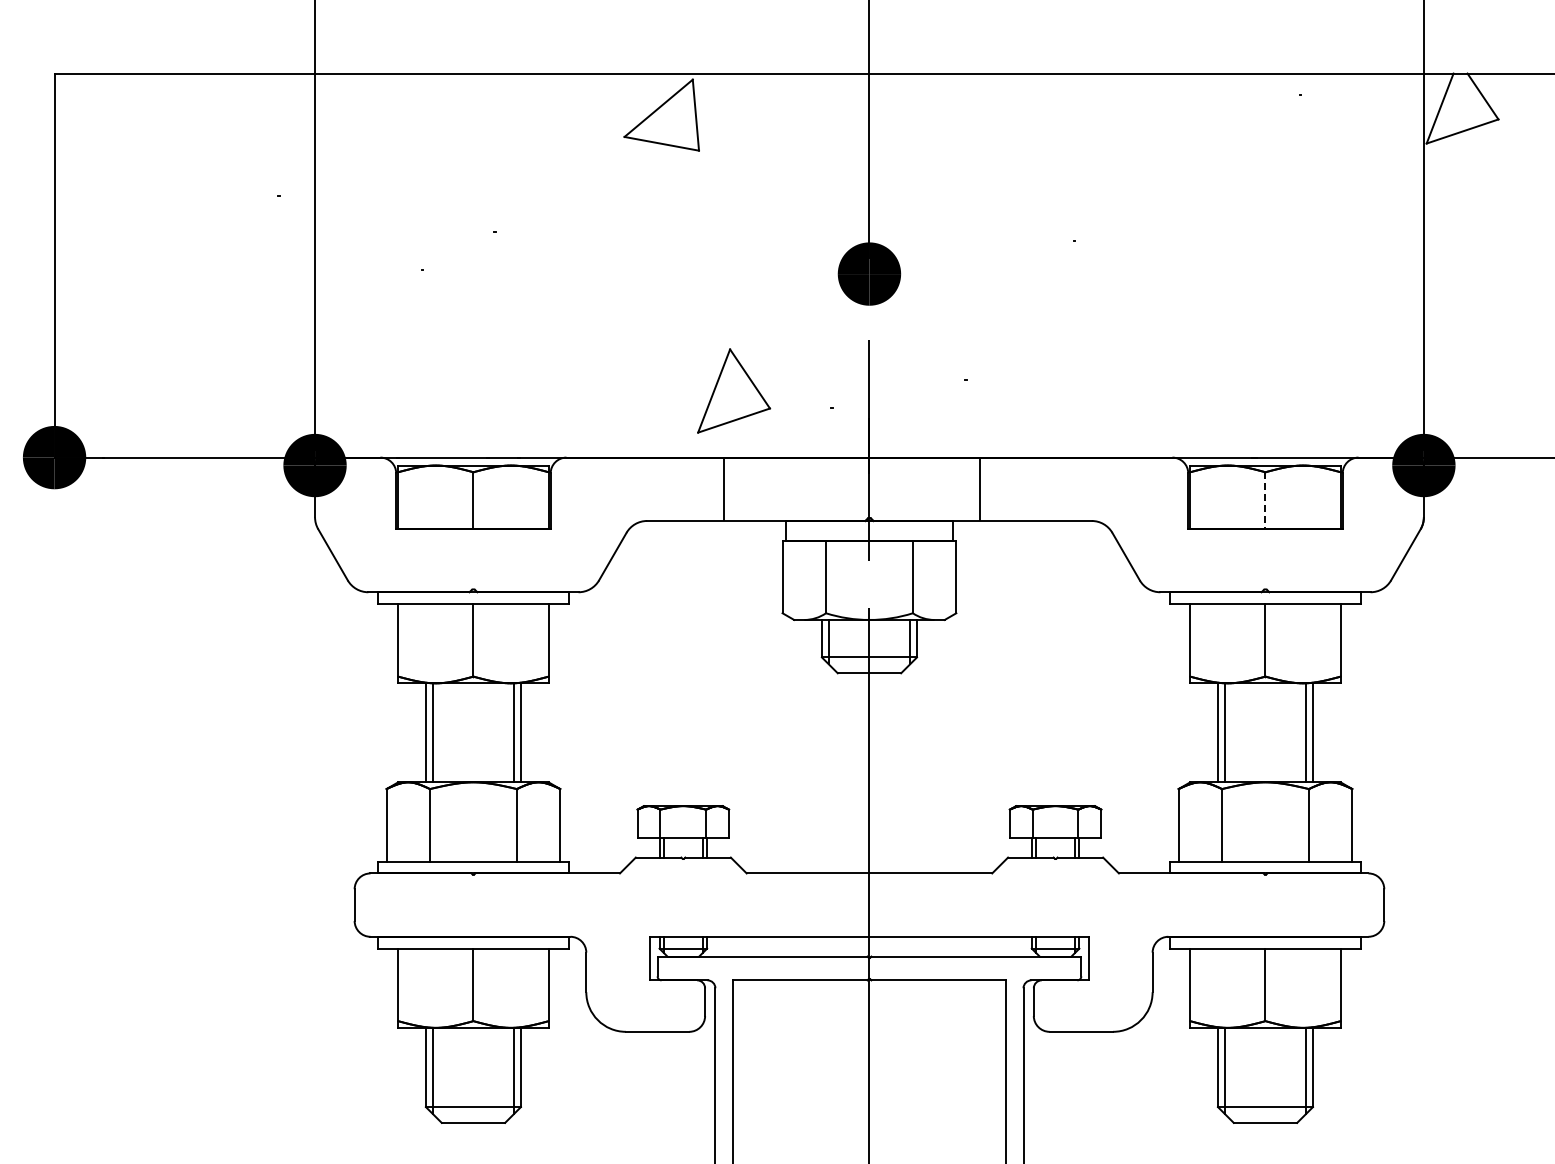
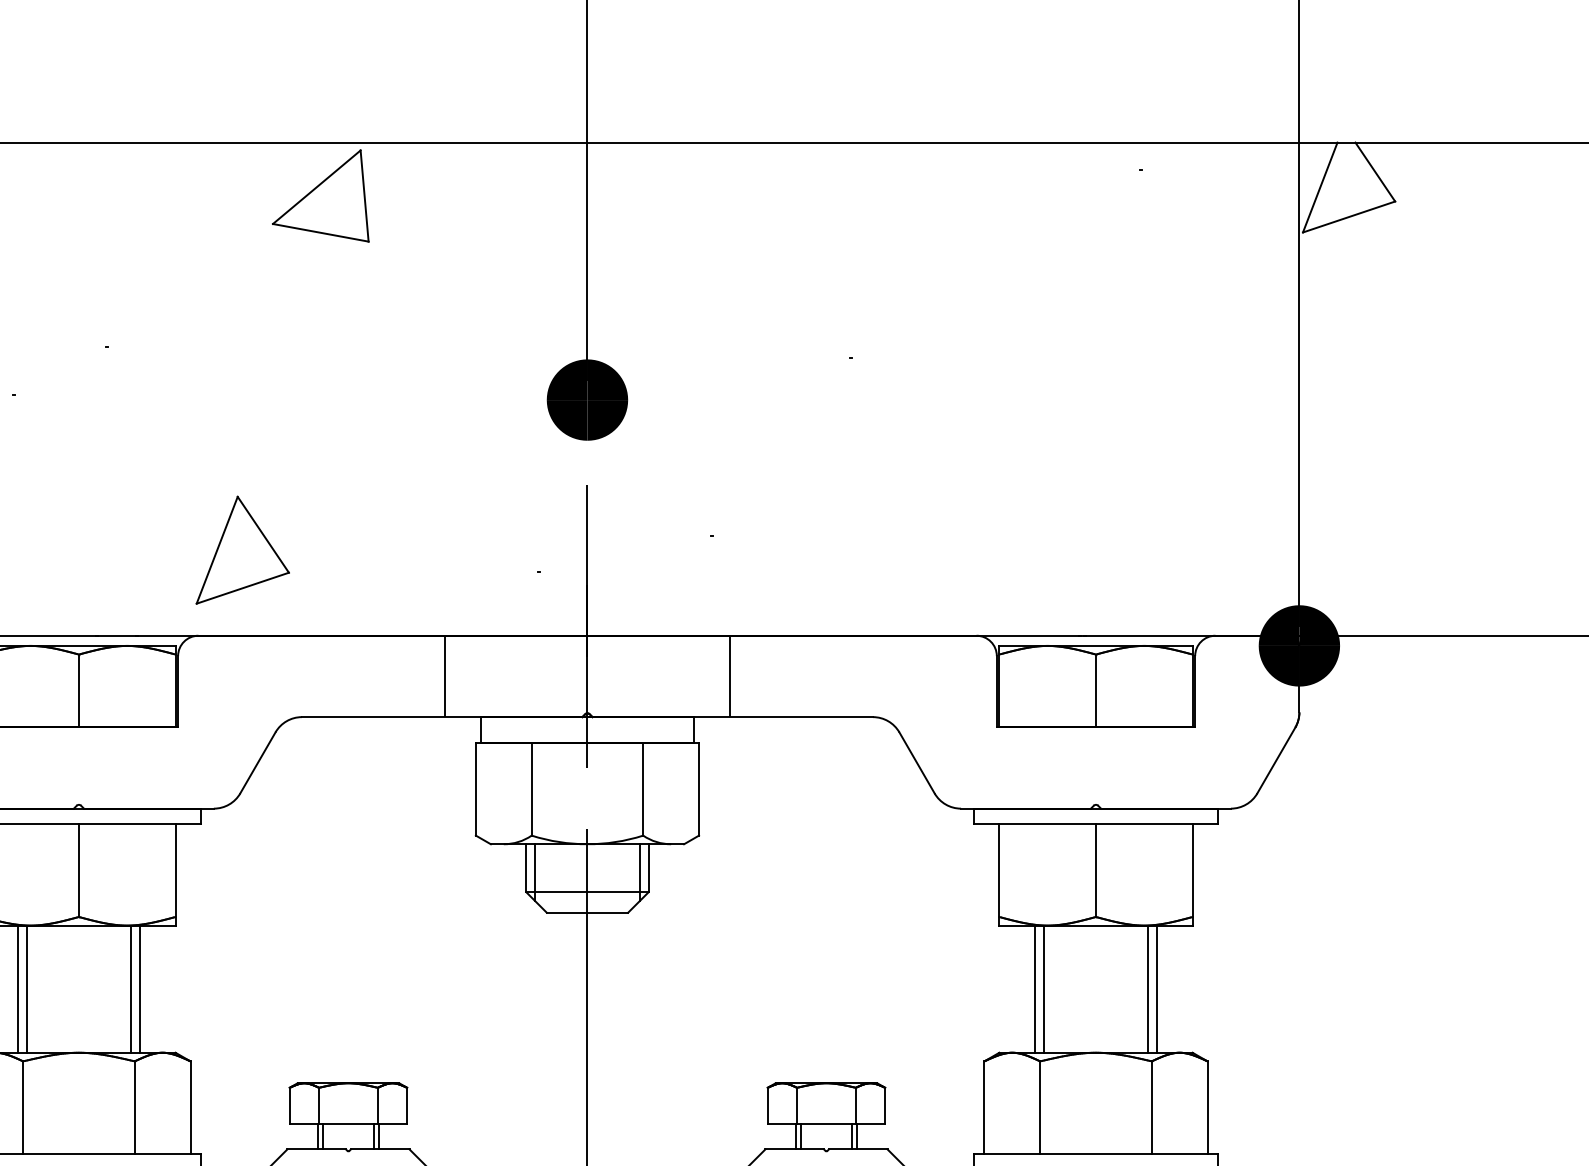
part: (734, 390) -> (243, 549), moved
line: (723, 488) -> (444, 675), moved
line: (1265, 501) -> (1096, 692), dashed -> solid

